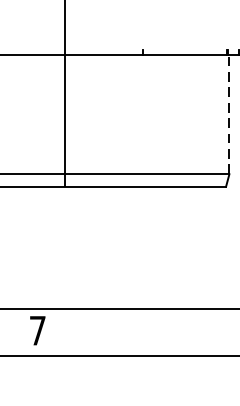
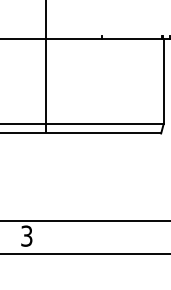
line: (229, 114) -> (163, 81), dashed -> solid
text: (37, 329) -> (26, 235), 7 -> 3

